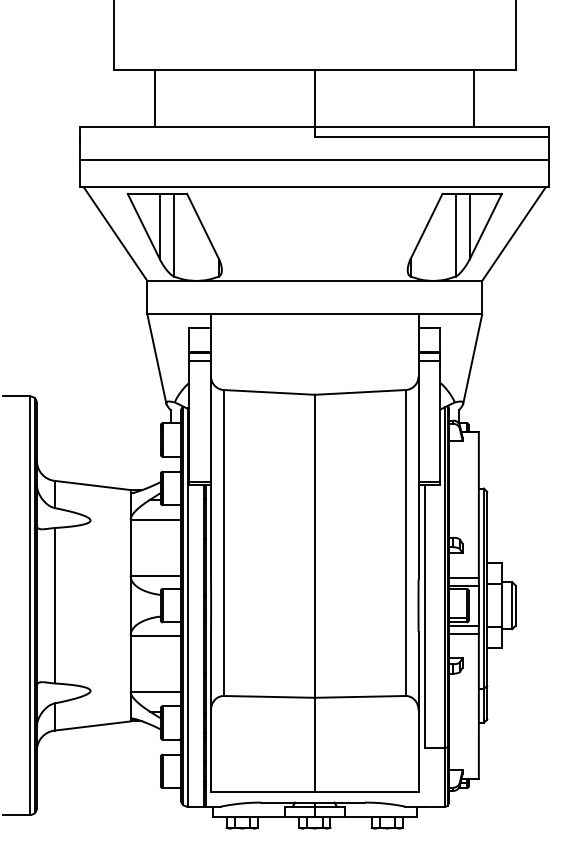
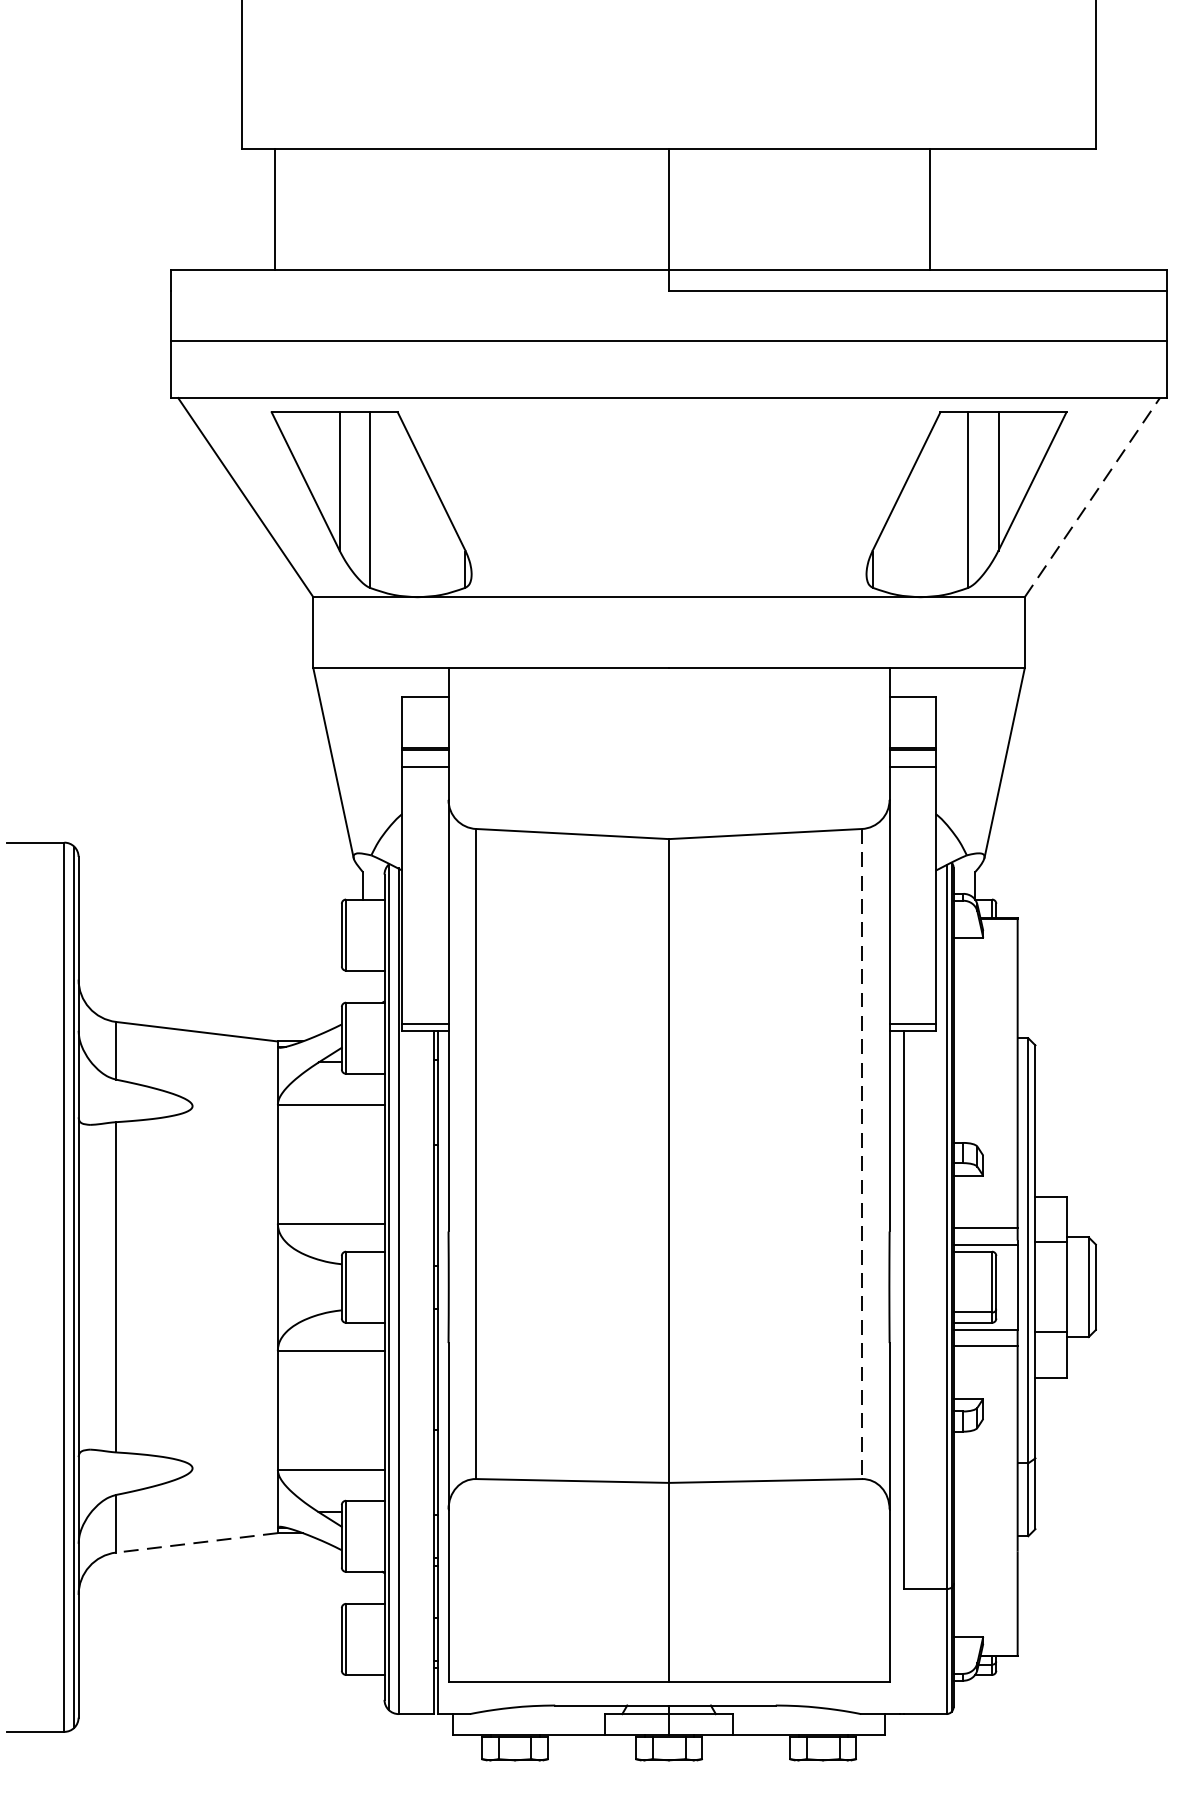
line: (155, 98) -> (275, 209), moved
line: (474, 98) -> (929, 209), moved
line: (514, 234) -> (1093, 498), solid -> dashed
line: (405, 543) -> (861, 1155), solid -> dashed
line: (92, 726) -> (196, 1543), solid -> dashed

